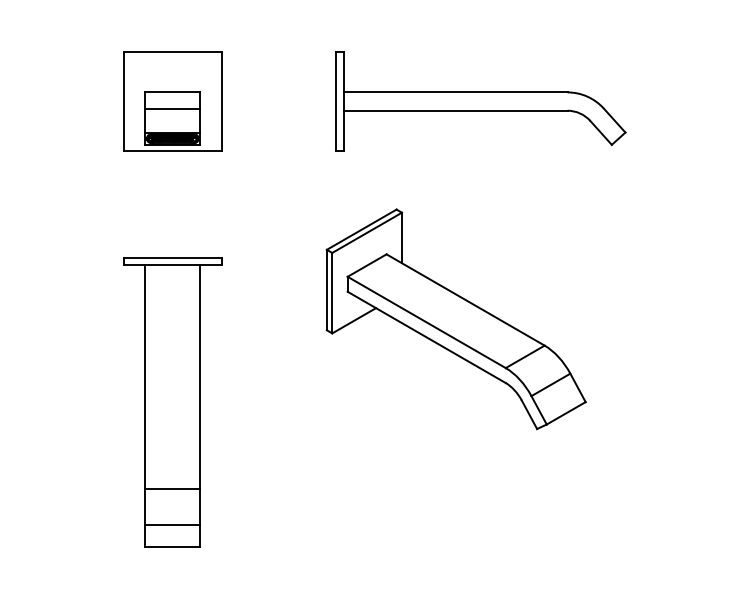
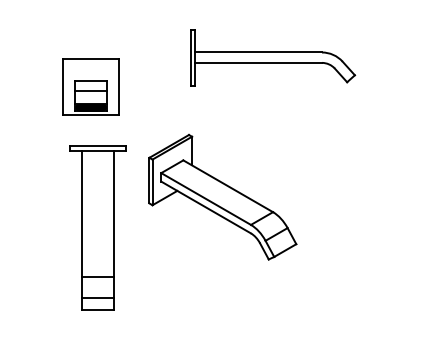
part: (171, 101) -> (90, 86), moved
part: (455, 318) -> (222, 196), moved

